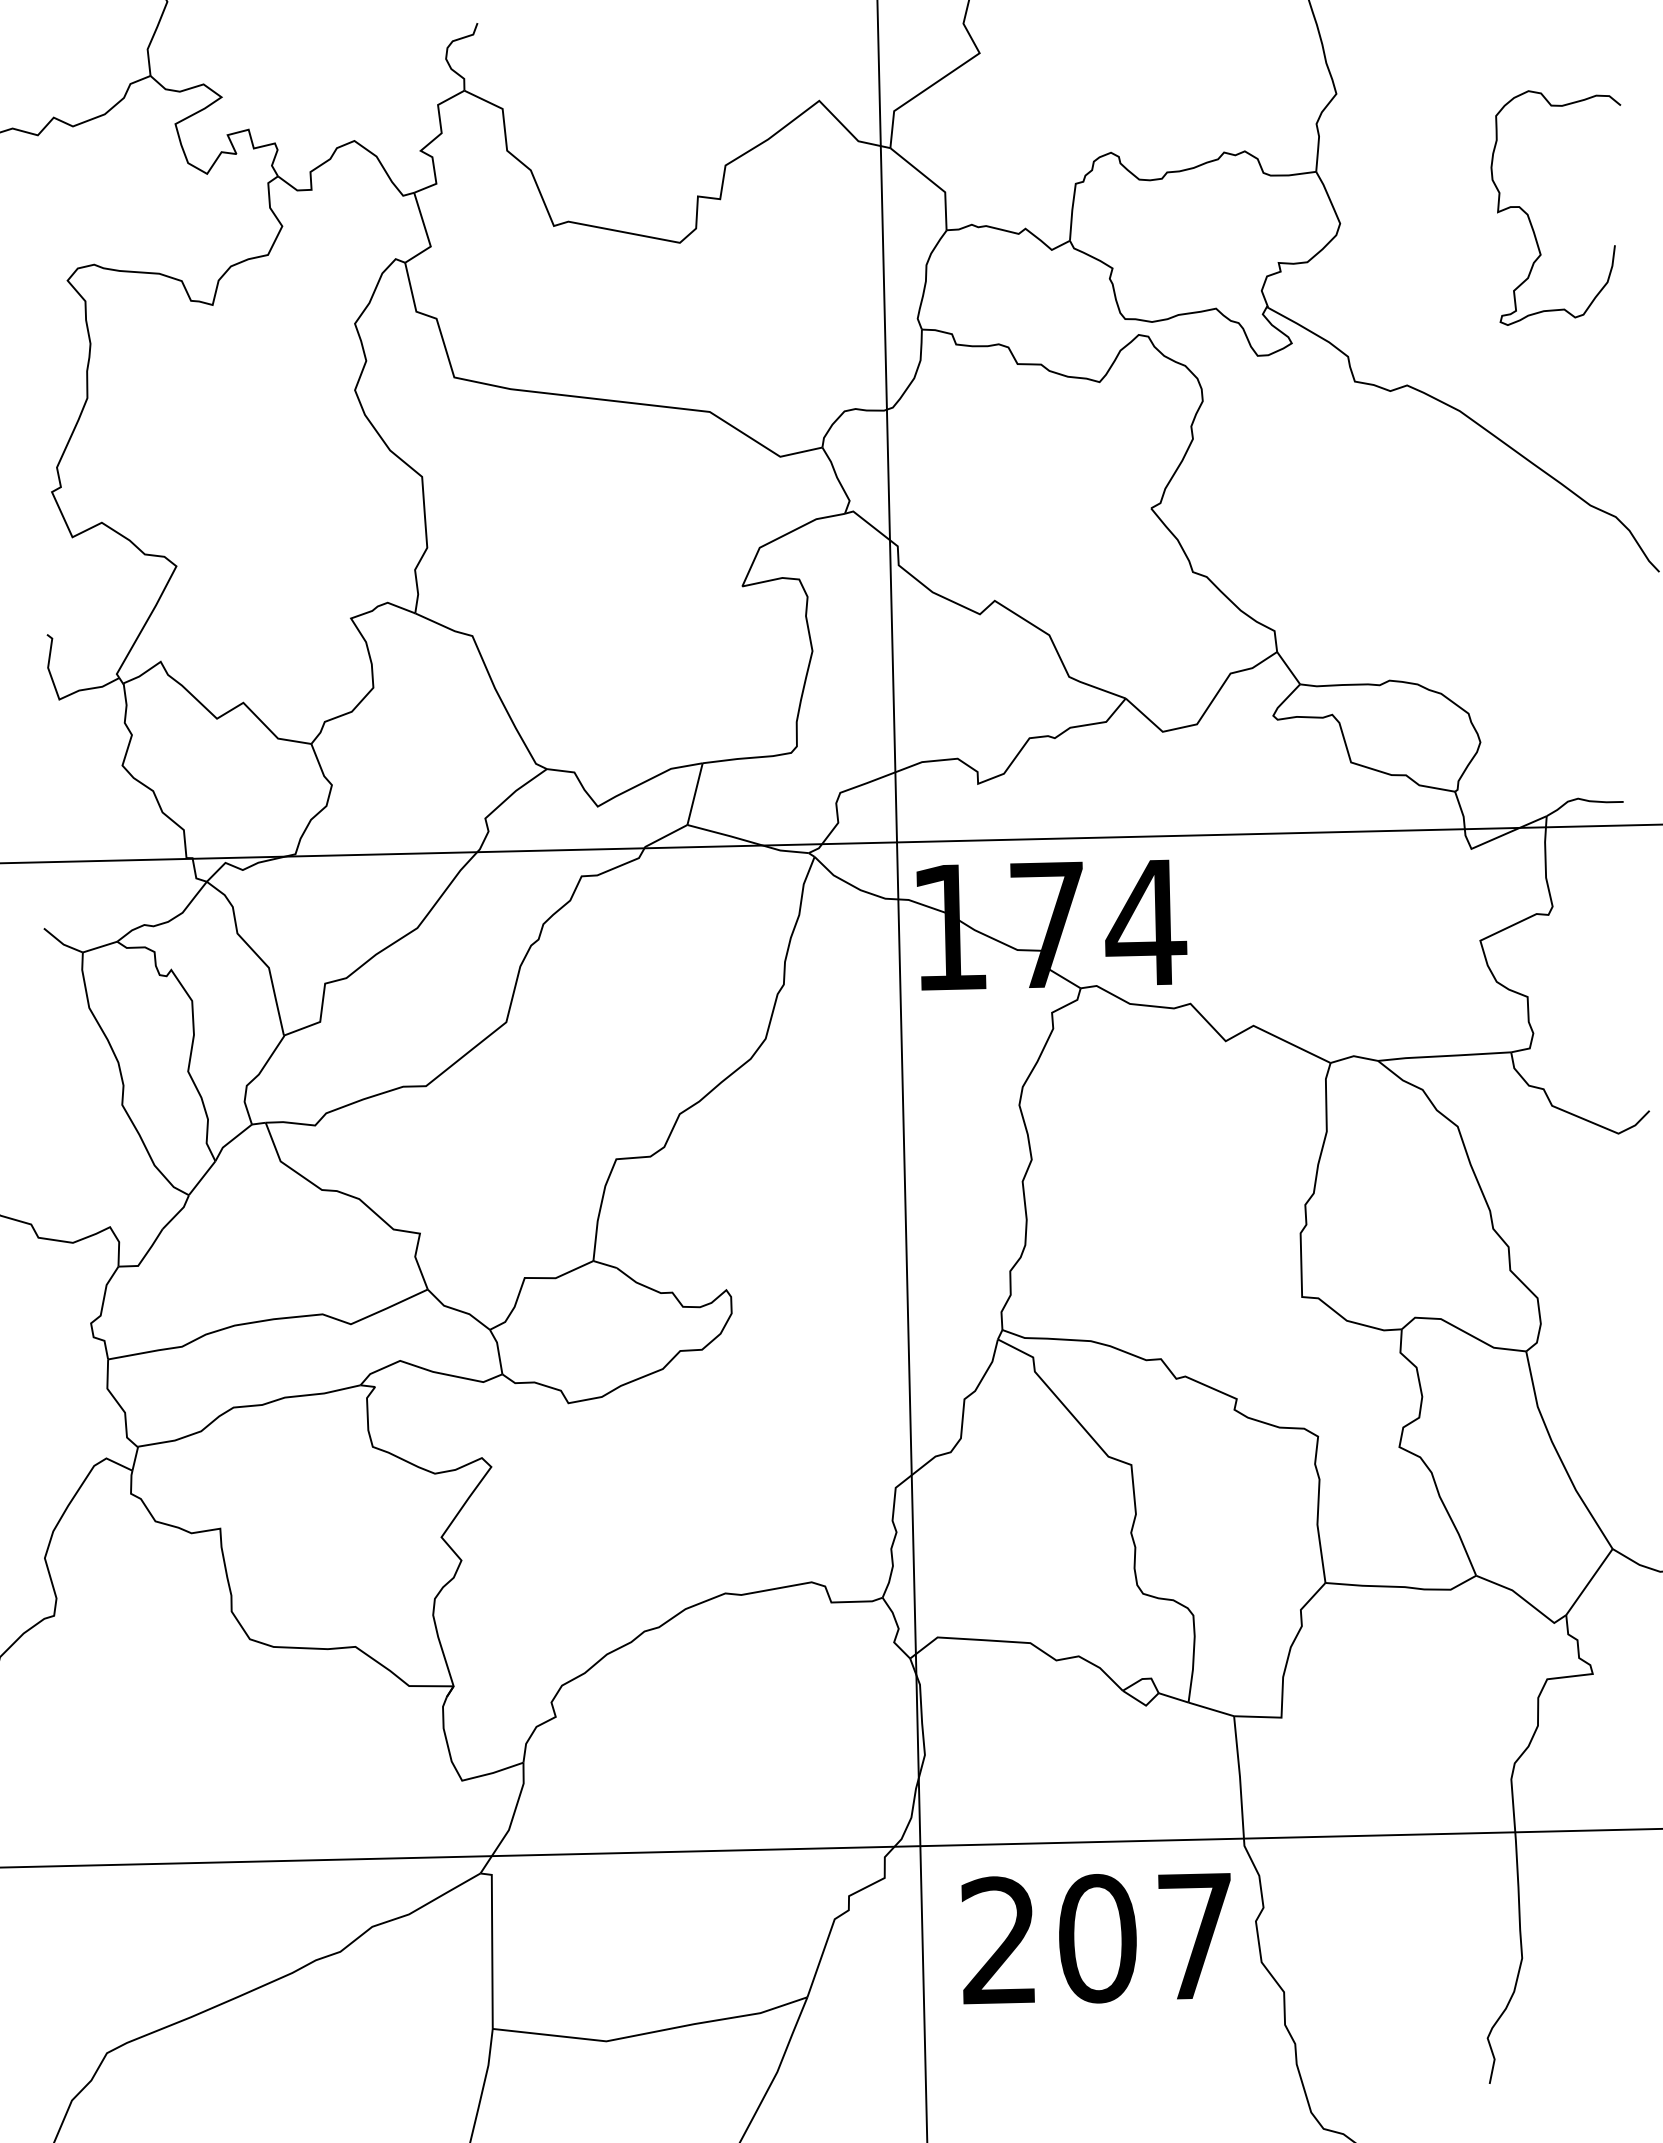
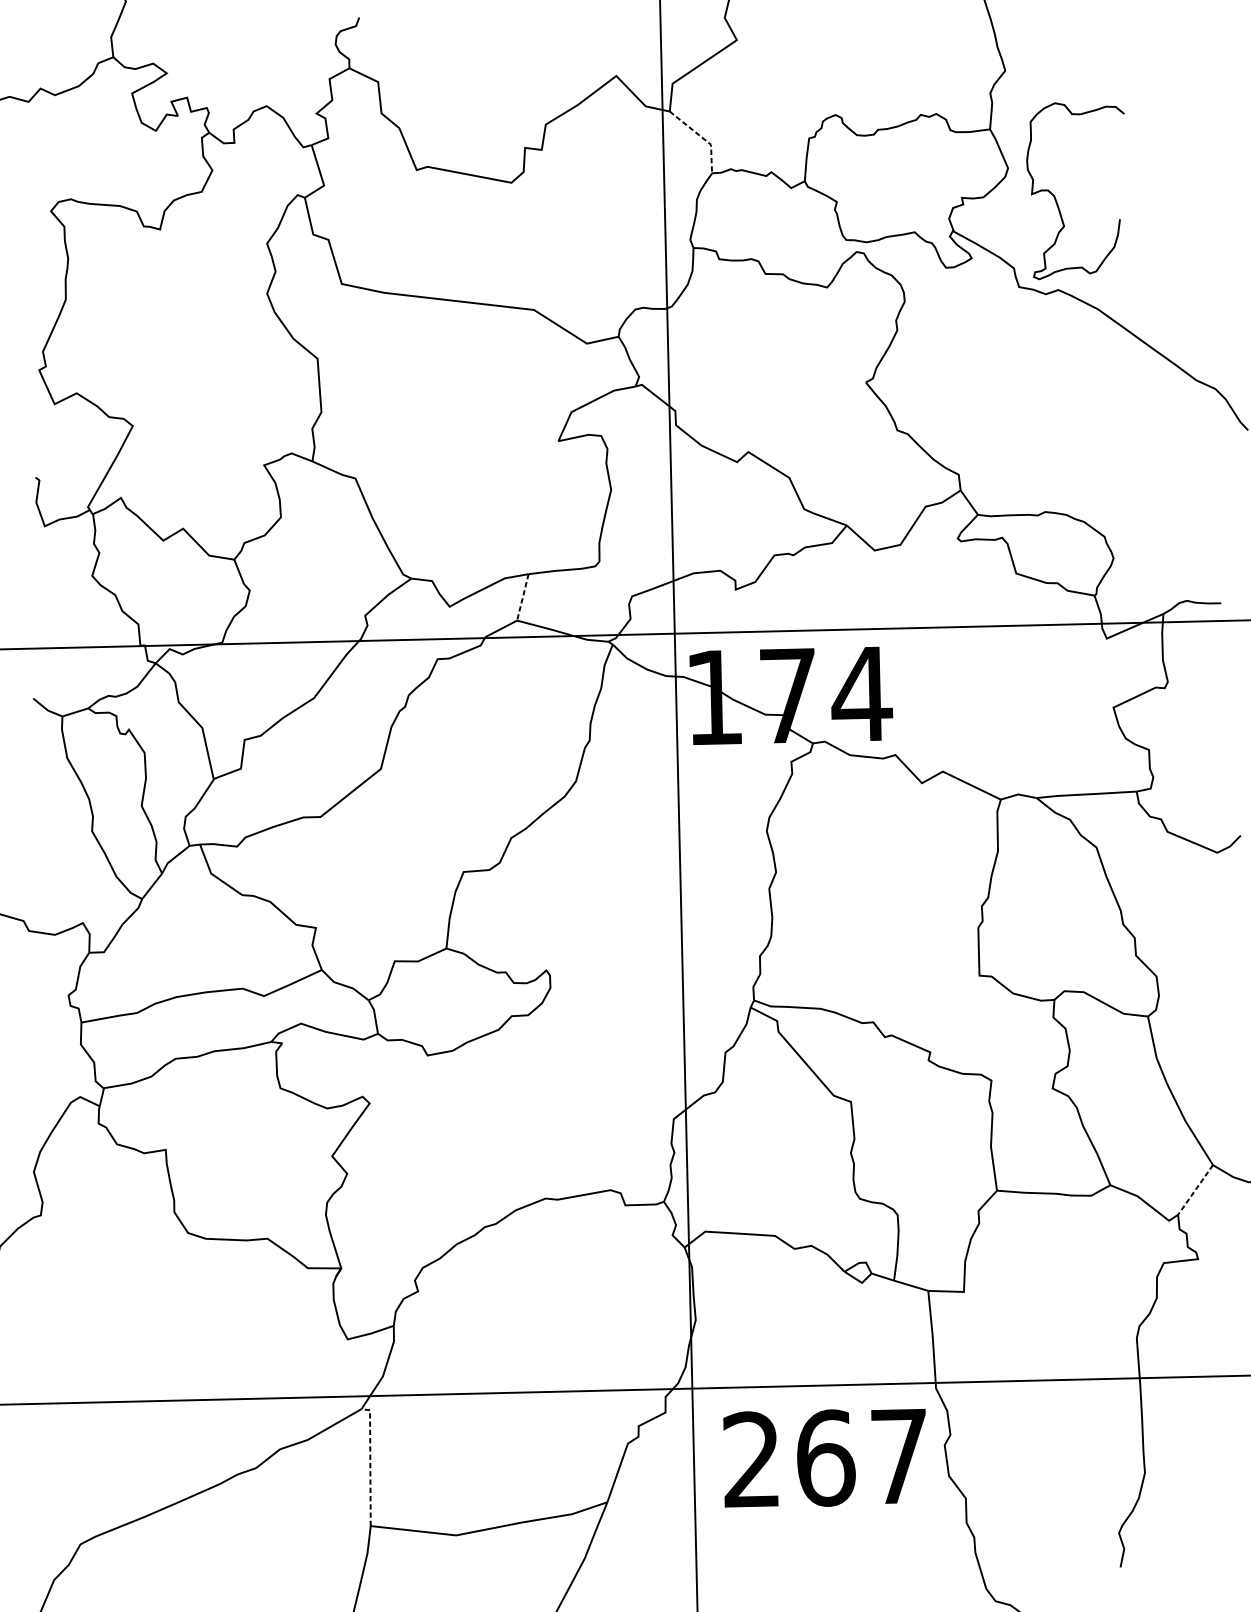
line: (933, 182) -> (702, 137), solid -> dashed
curve: (1529, 216) -> (1055, 197), moved
line: (695, 794) -> (523, 597), solid -> dashed
line: (1589, 1582) -> (1195, 1190), solid -> dashed
text: (1098, 1938) -> (826, 1458), 207 -> 267
line: (492, 1945) -> (370, 1463), solid -> dashed

